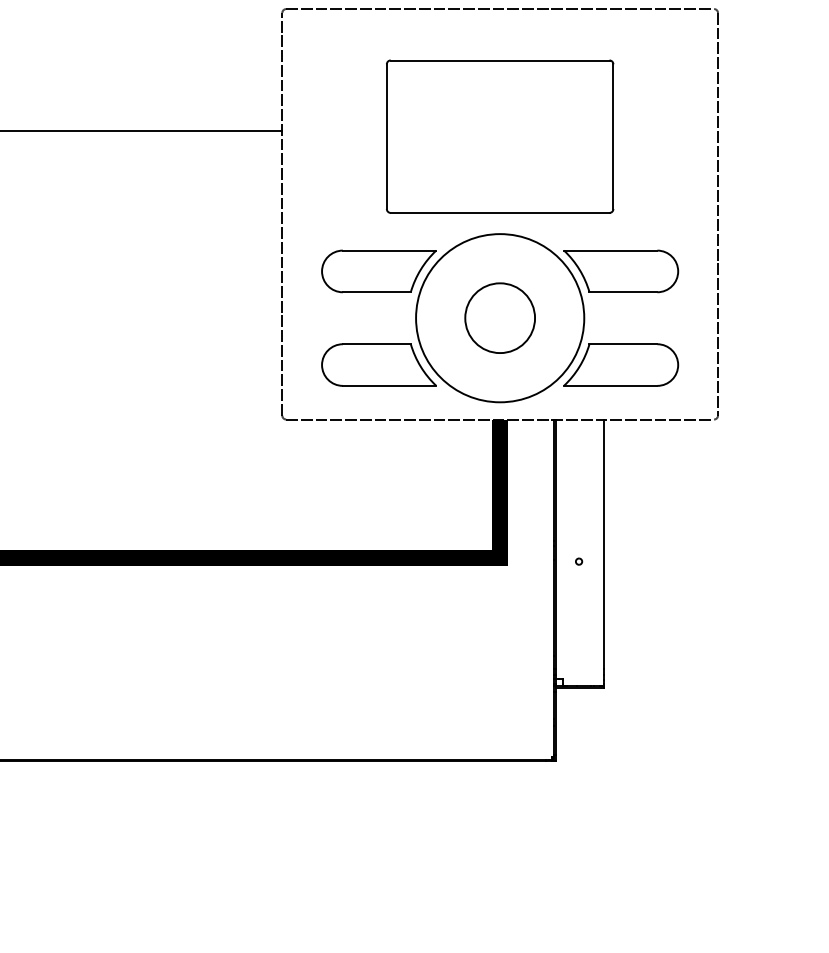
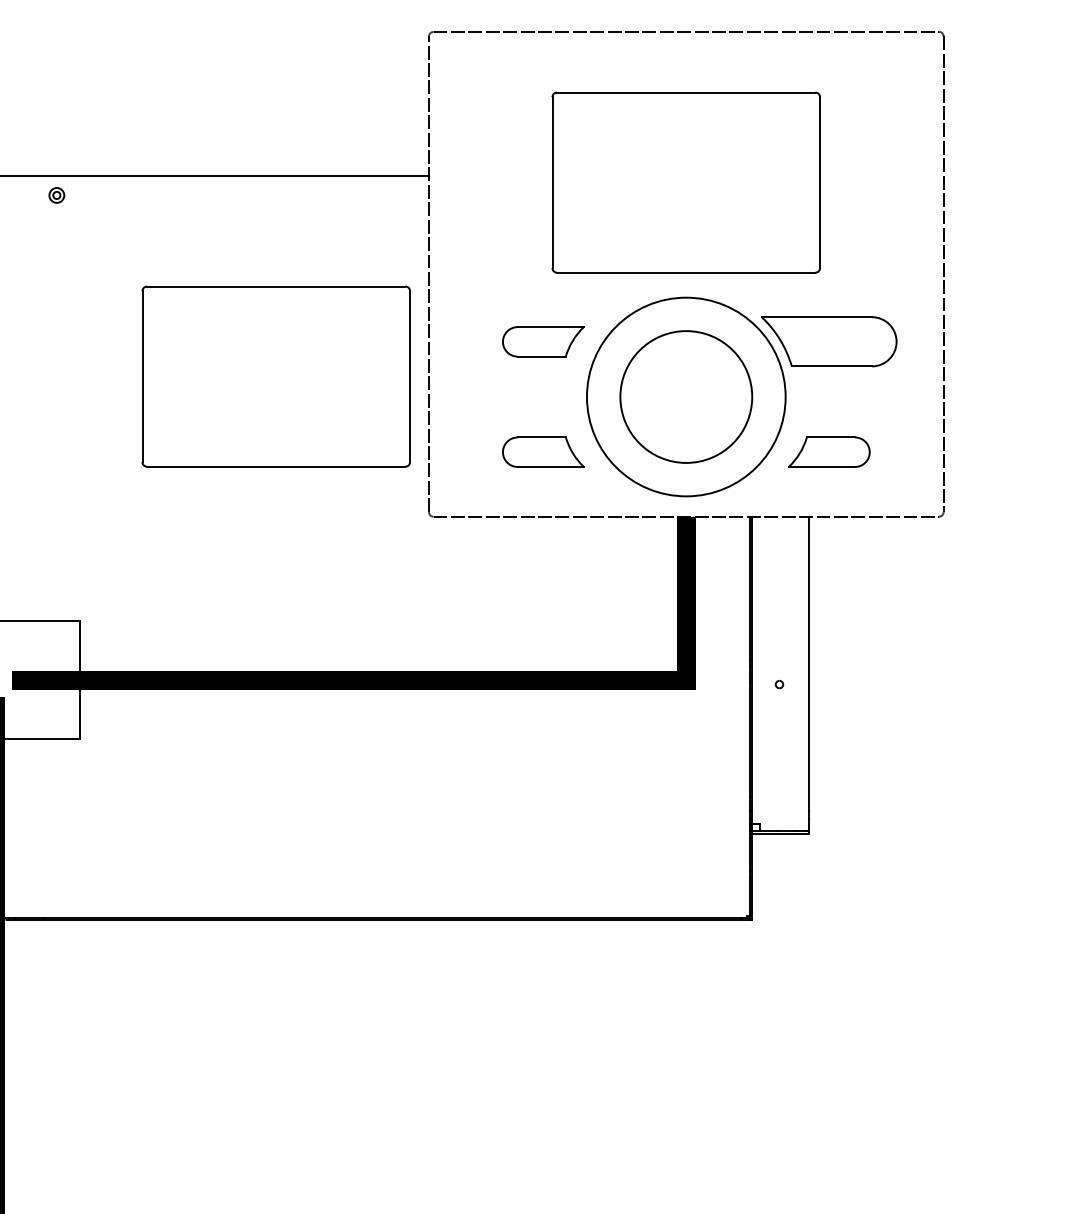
part: (379, 271) -> (543, 341), size x0.6
part: (152, 300) -> (275, 376), added
circle: (500, 317) -> (686, 396), size x1.6
part: (379, 364) -> (543, 451), size x0.6
part: (621, 364) -> (829, 451), size x0.6

